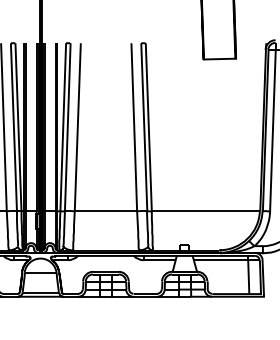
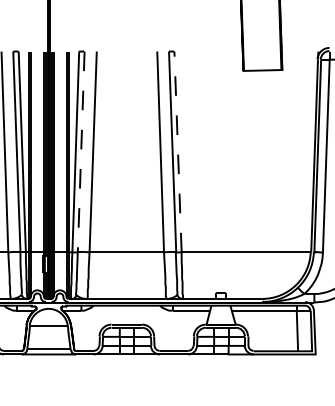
line: (149, 126) -> (178, 151), solid -> dashed
line: (68, 127) -> (81, 152), solid -> dashed

